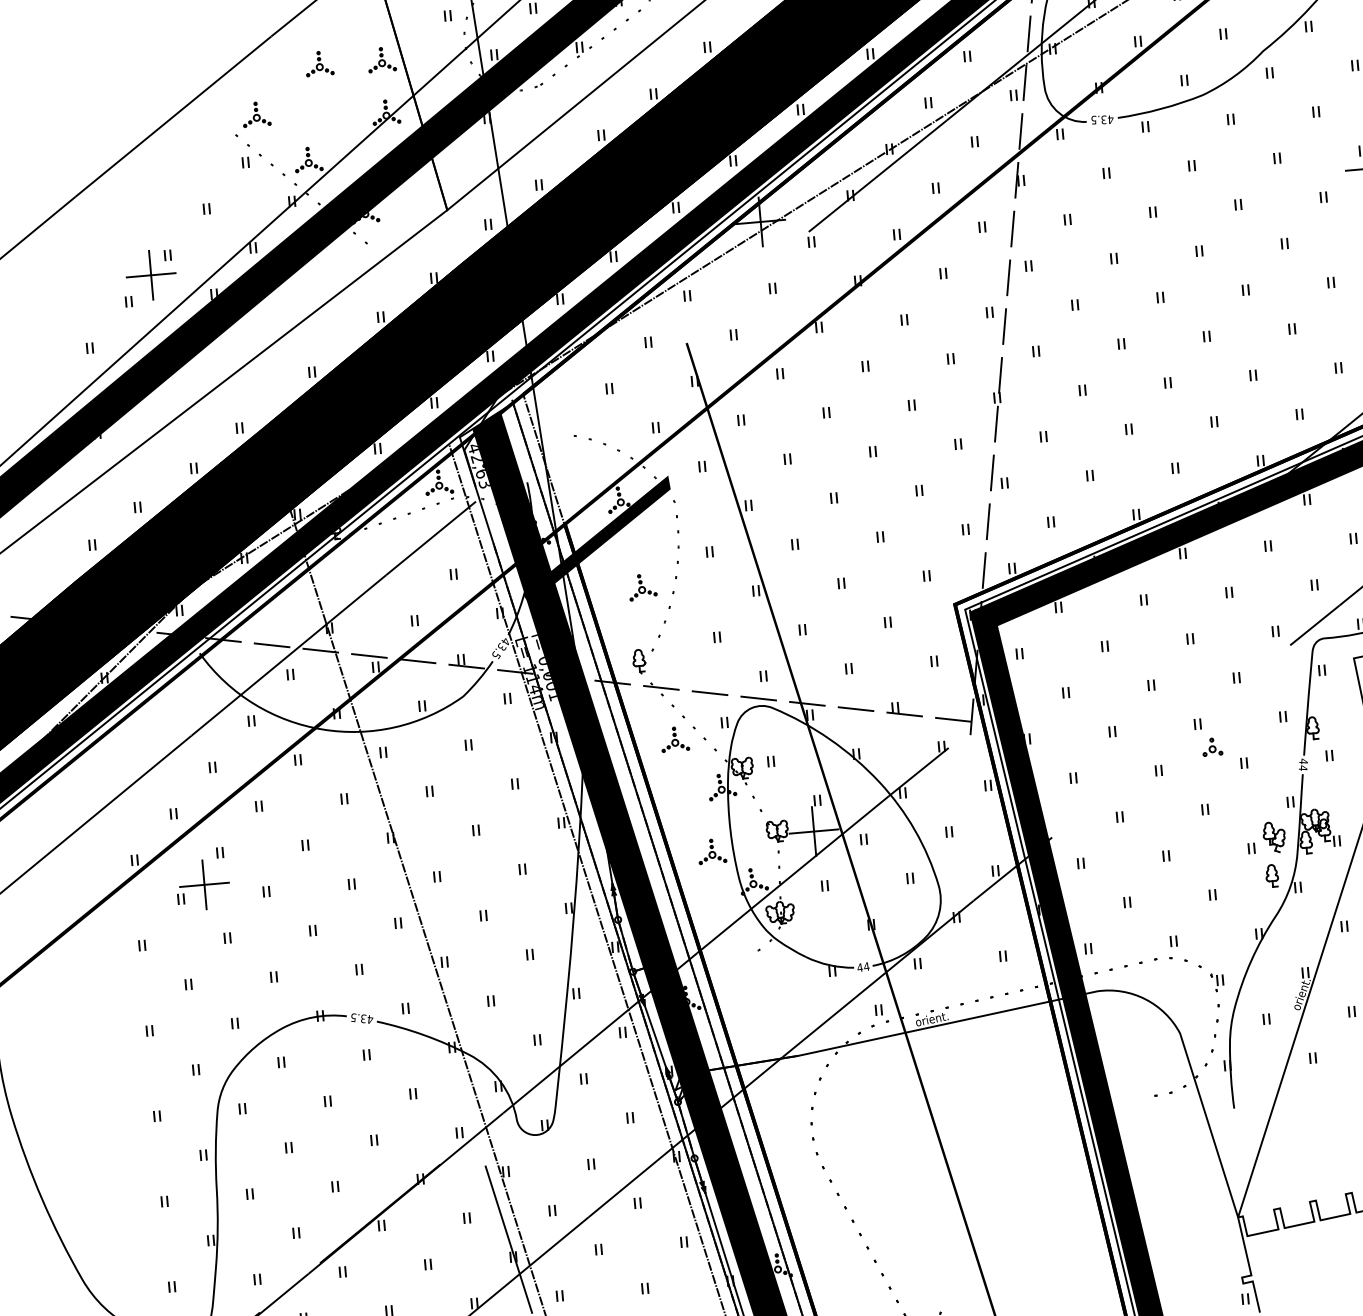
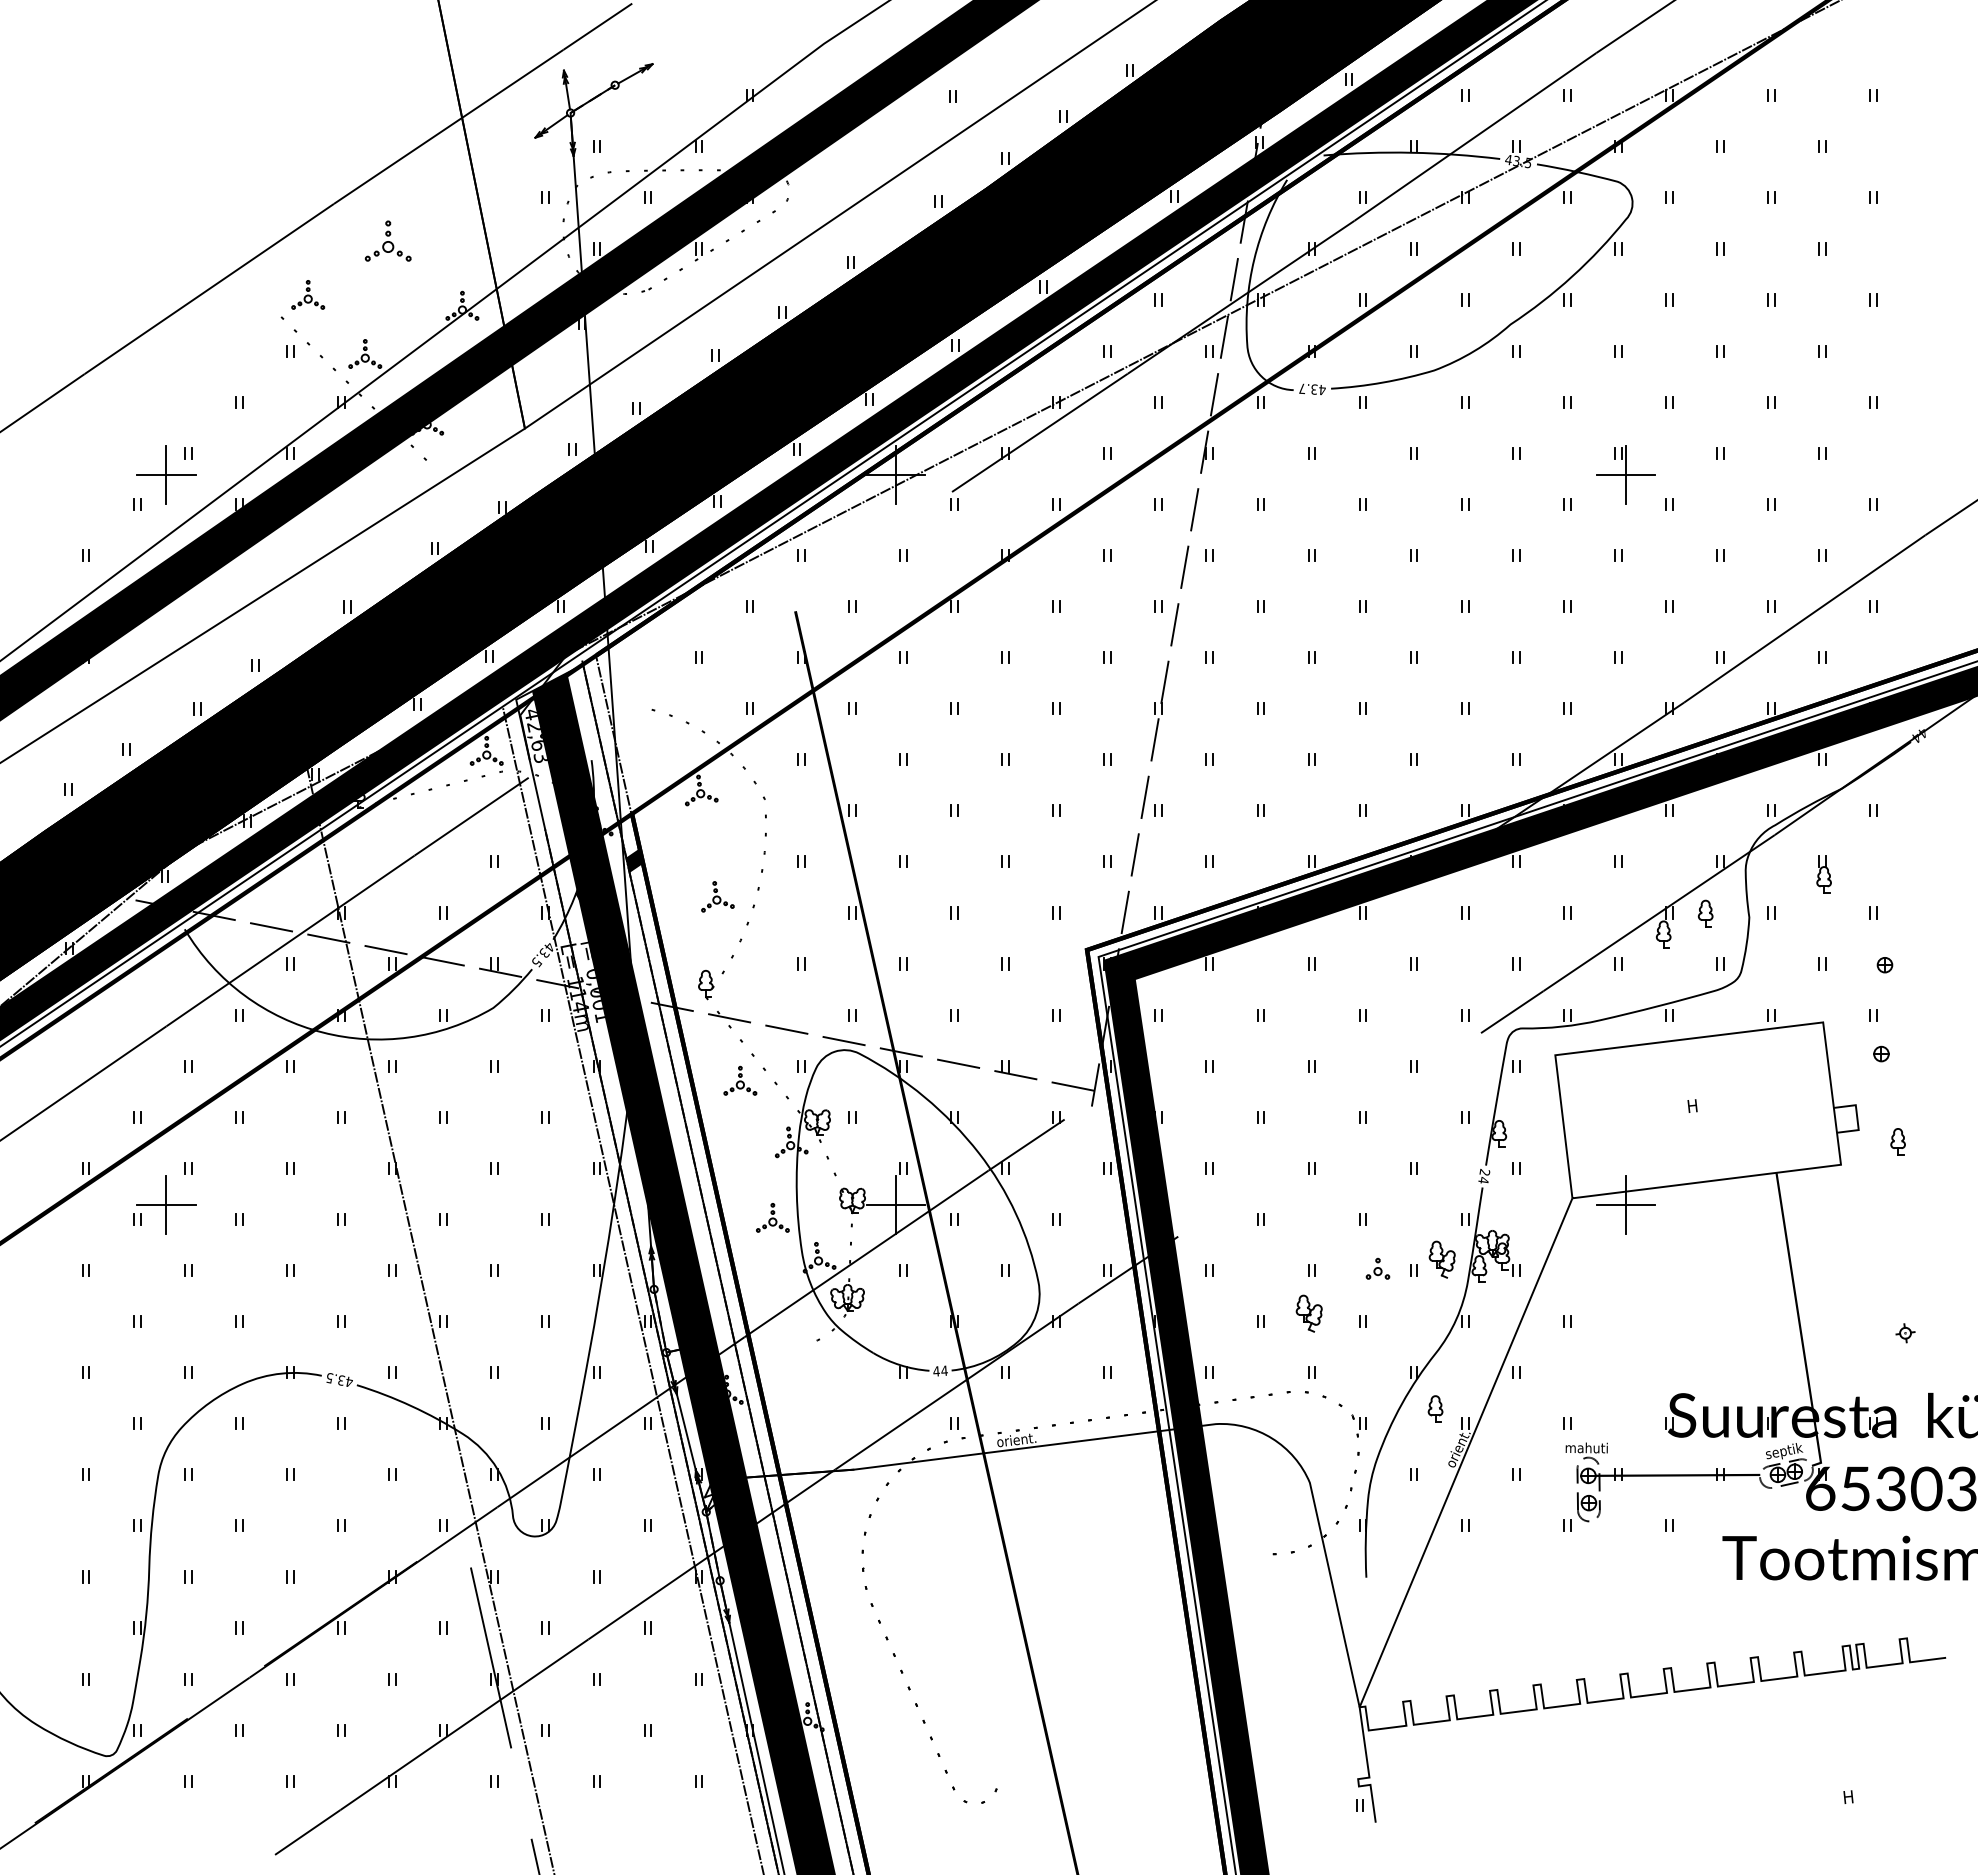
part: (381, 59) -> (462, 242), removed
part: (319, 63) -> (388, 241), size x1.4
text: (1093, 119) -> (1302, 388), 43.5 -> 43.7
fill: (622, 519) -> (700, 814), removed
fill: (558, 572) -> (619, 870), removed
part: (1211, 746) -> (1377, 1268), moved
text: (1303, 760) -> (1484, 1171), 44 -> 24
part: (1272, 875) -> (1435, 1408), moved
part: (1166, 892) -> (1308, 1313), added

